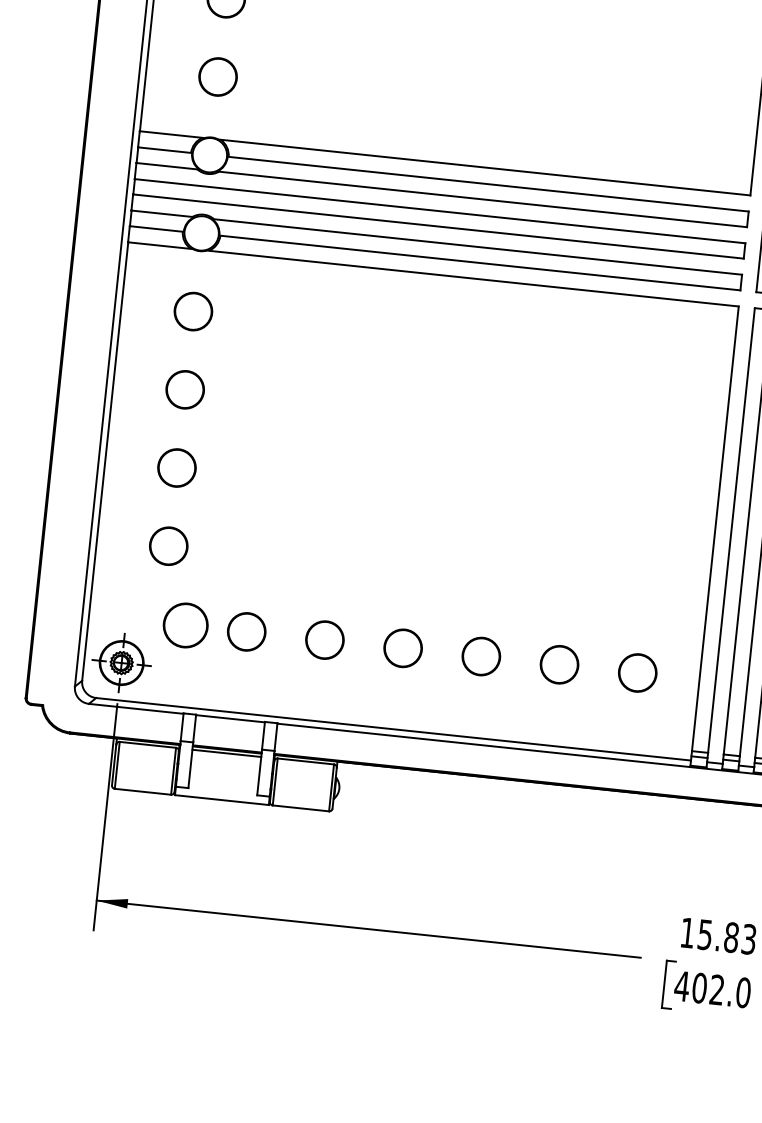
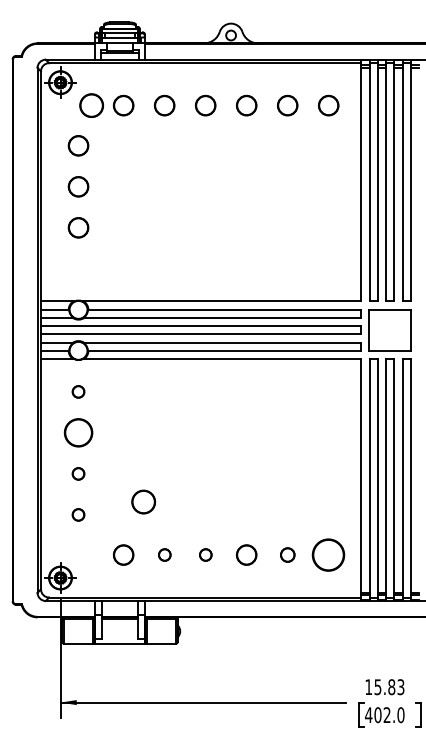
part: (218, 76) -> (78, 268), removed
part: (193, 310) -> (78, 391), size x0.6
part: (185, 389) -> (78, 432), size x1.4
part: (176, 467) -> (78, 473), size x0.6
part: (168, 545) -> (78, 514), size x0.6
part: (185, 624) -> (143, 501), moved
circle: (324, 638) -> (164, 554), size x0.6
circle: (402, 647) -> (205, 554), size x0.6
circle: (559, 663) -> (287, 554), size x0.7
circle: (637, 671) -> (328, 554), size x1.6

